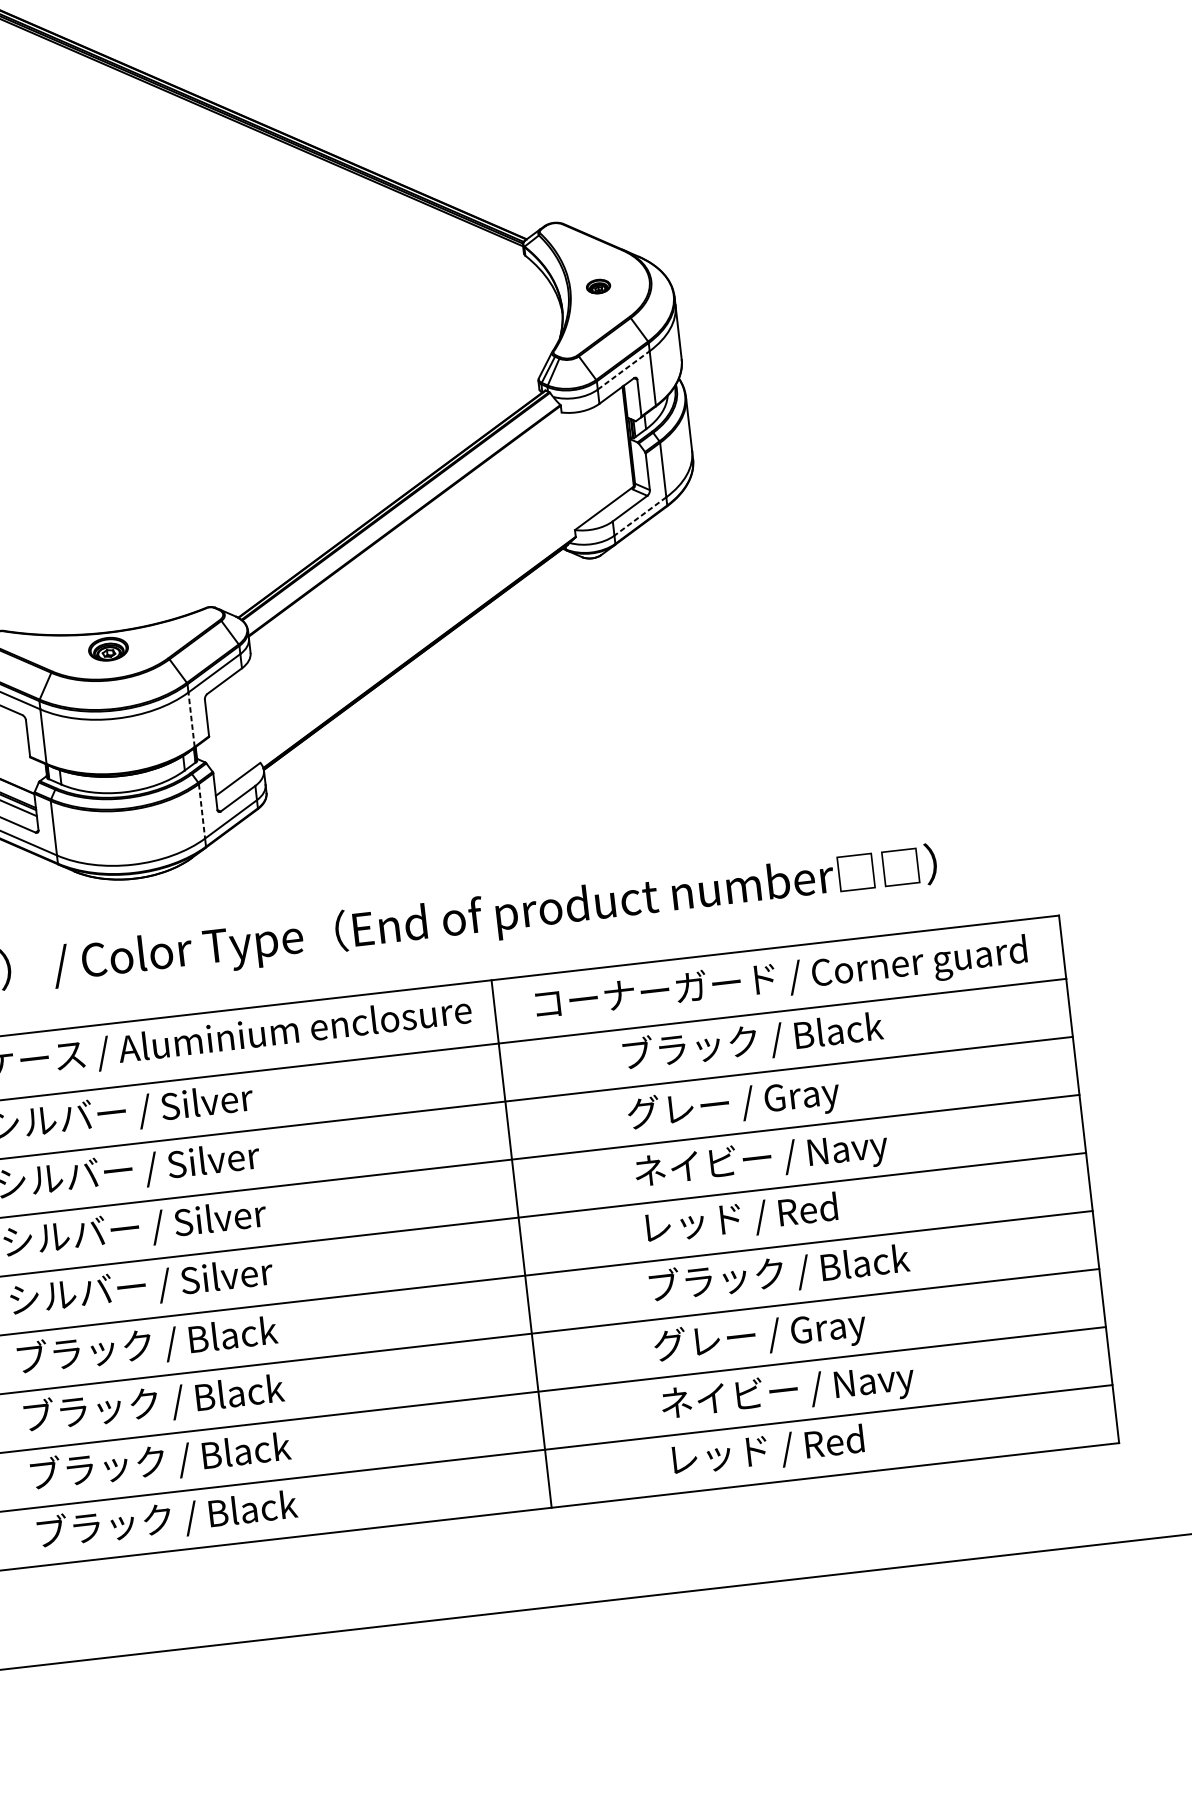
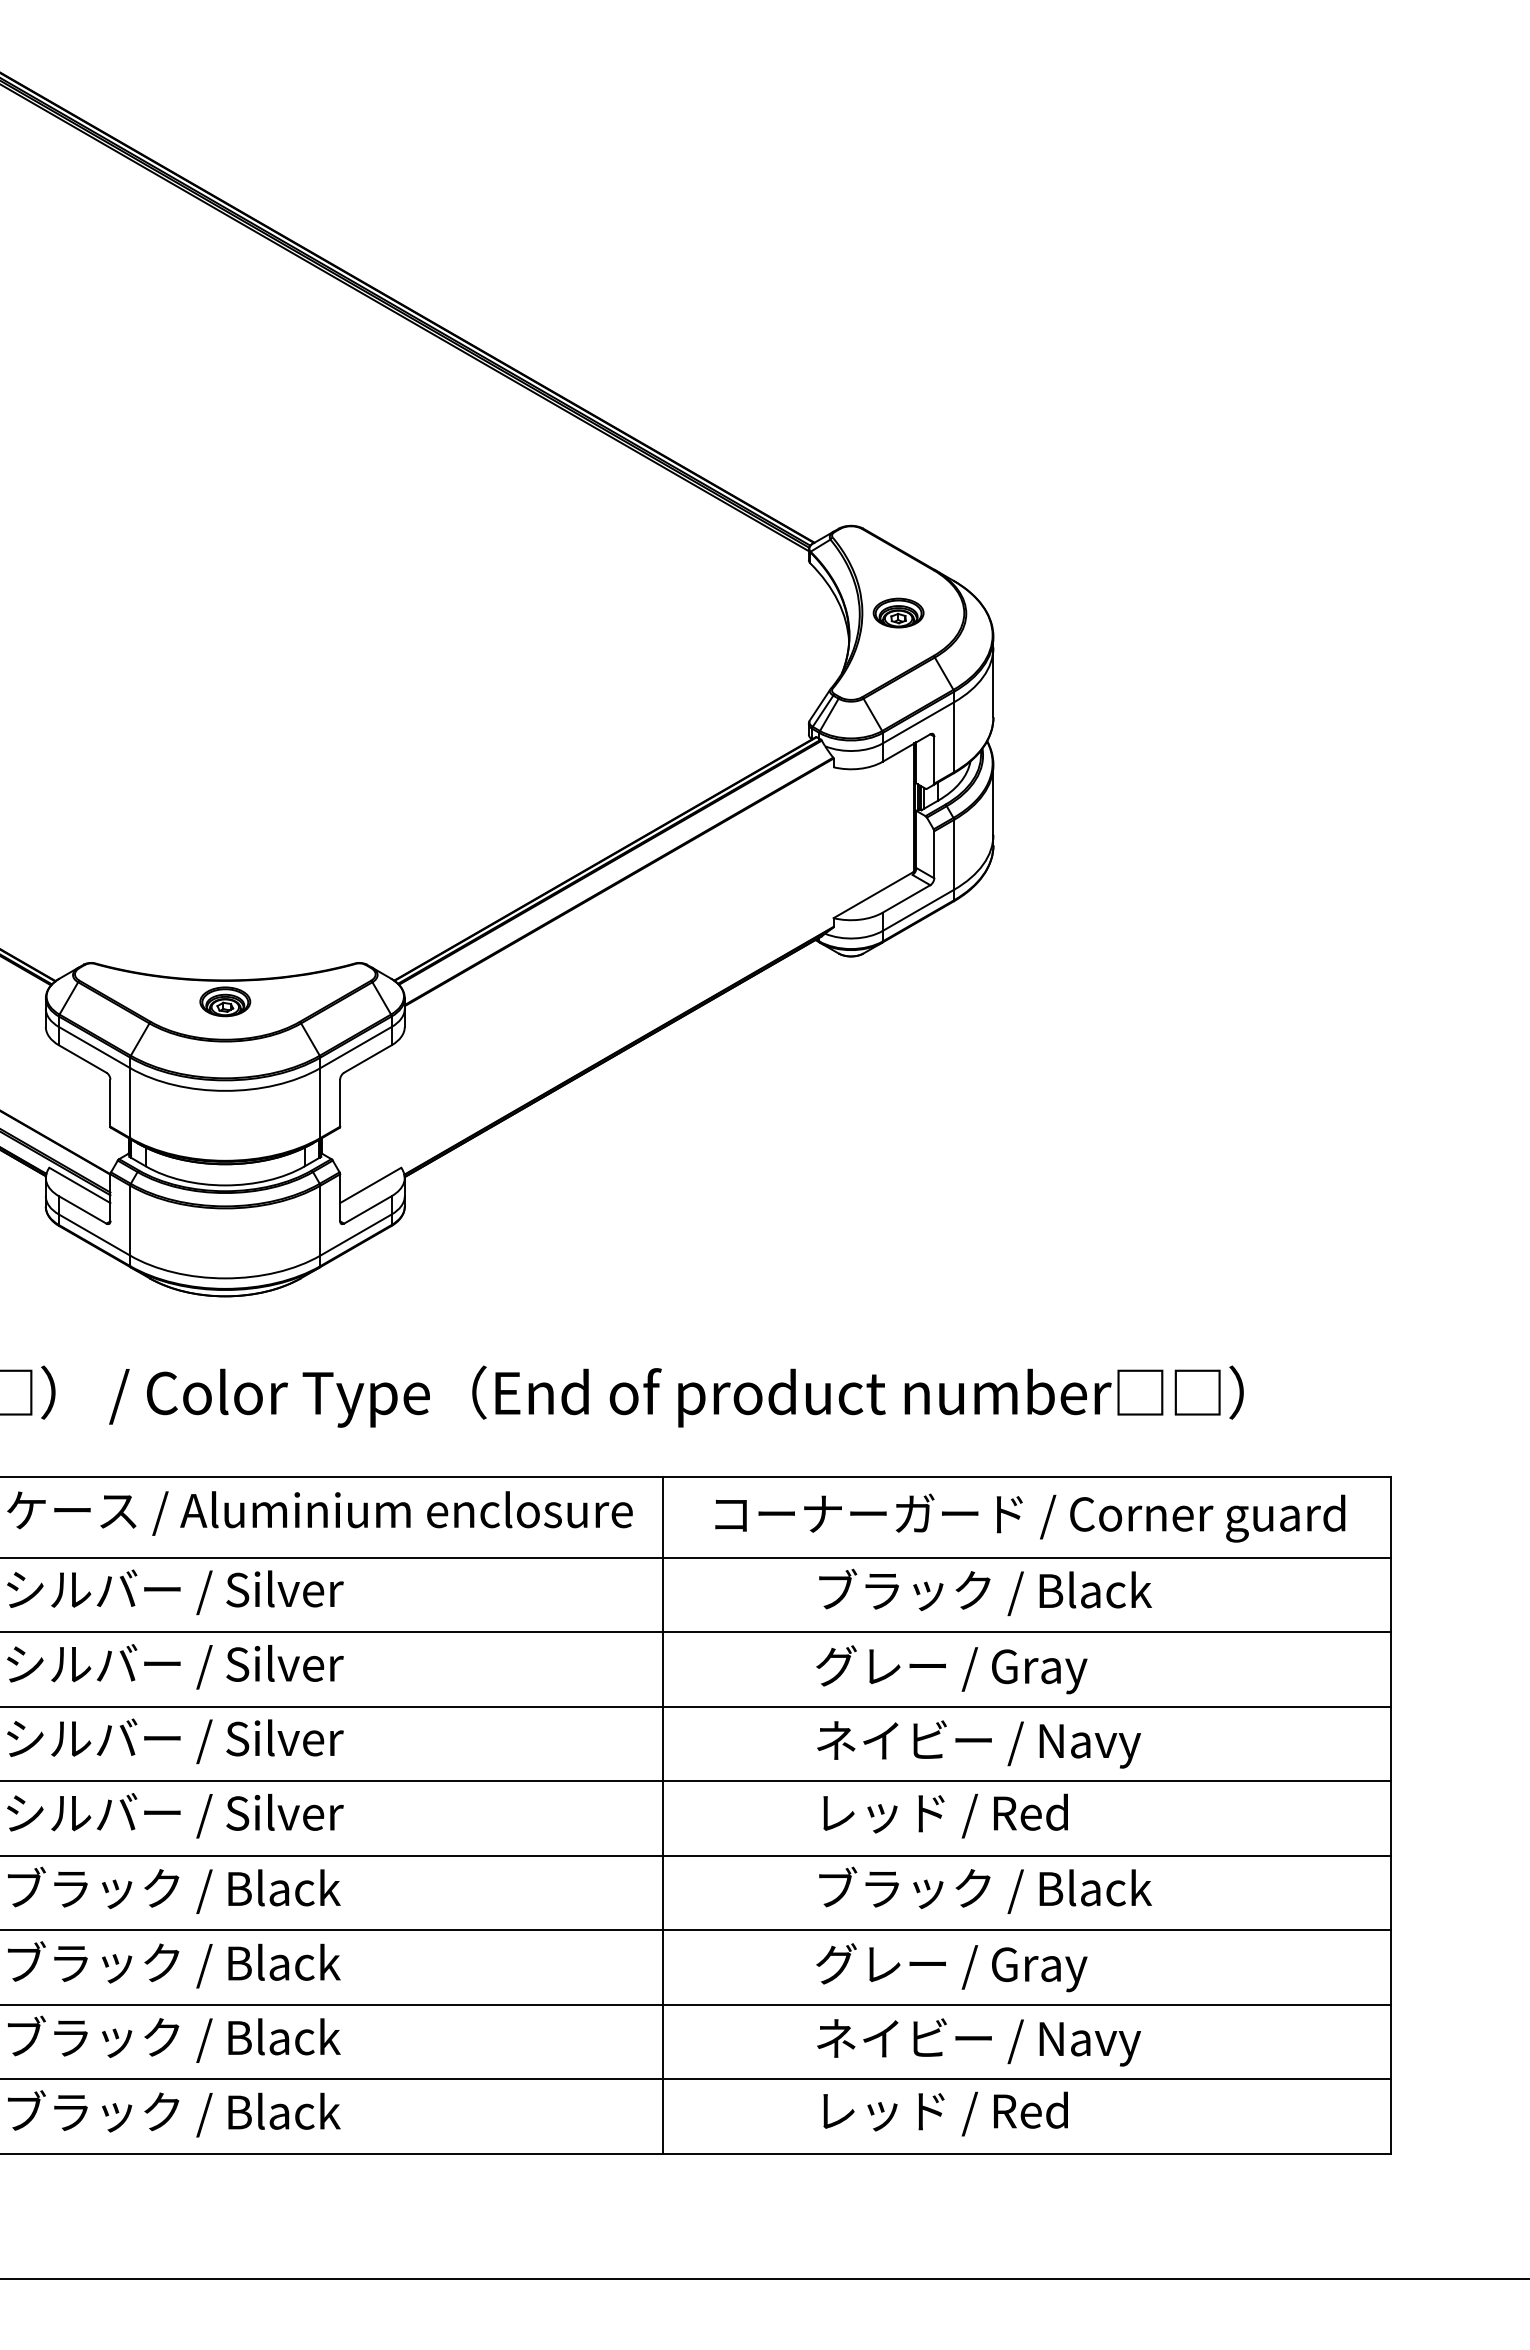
part: (598, 286) -> (898, 612), size x1.67
line: (623, 370) -> (918, 722), dashed -> solid
line: (640, 516) -> (918, 910), dashed -> solid
line: (191, 720) -> (320, 1103), dashed -> solid
line: (202, 811) -> (320, 1220), dashed -> solid

